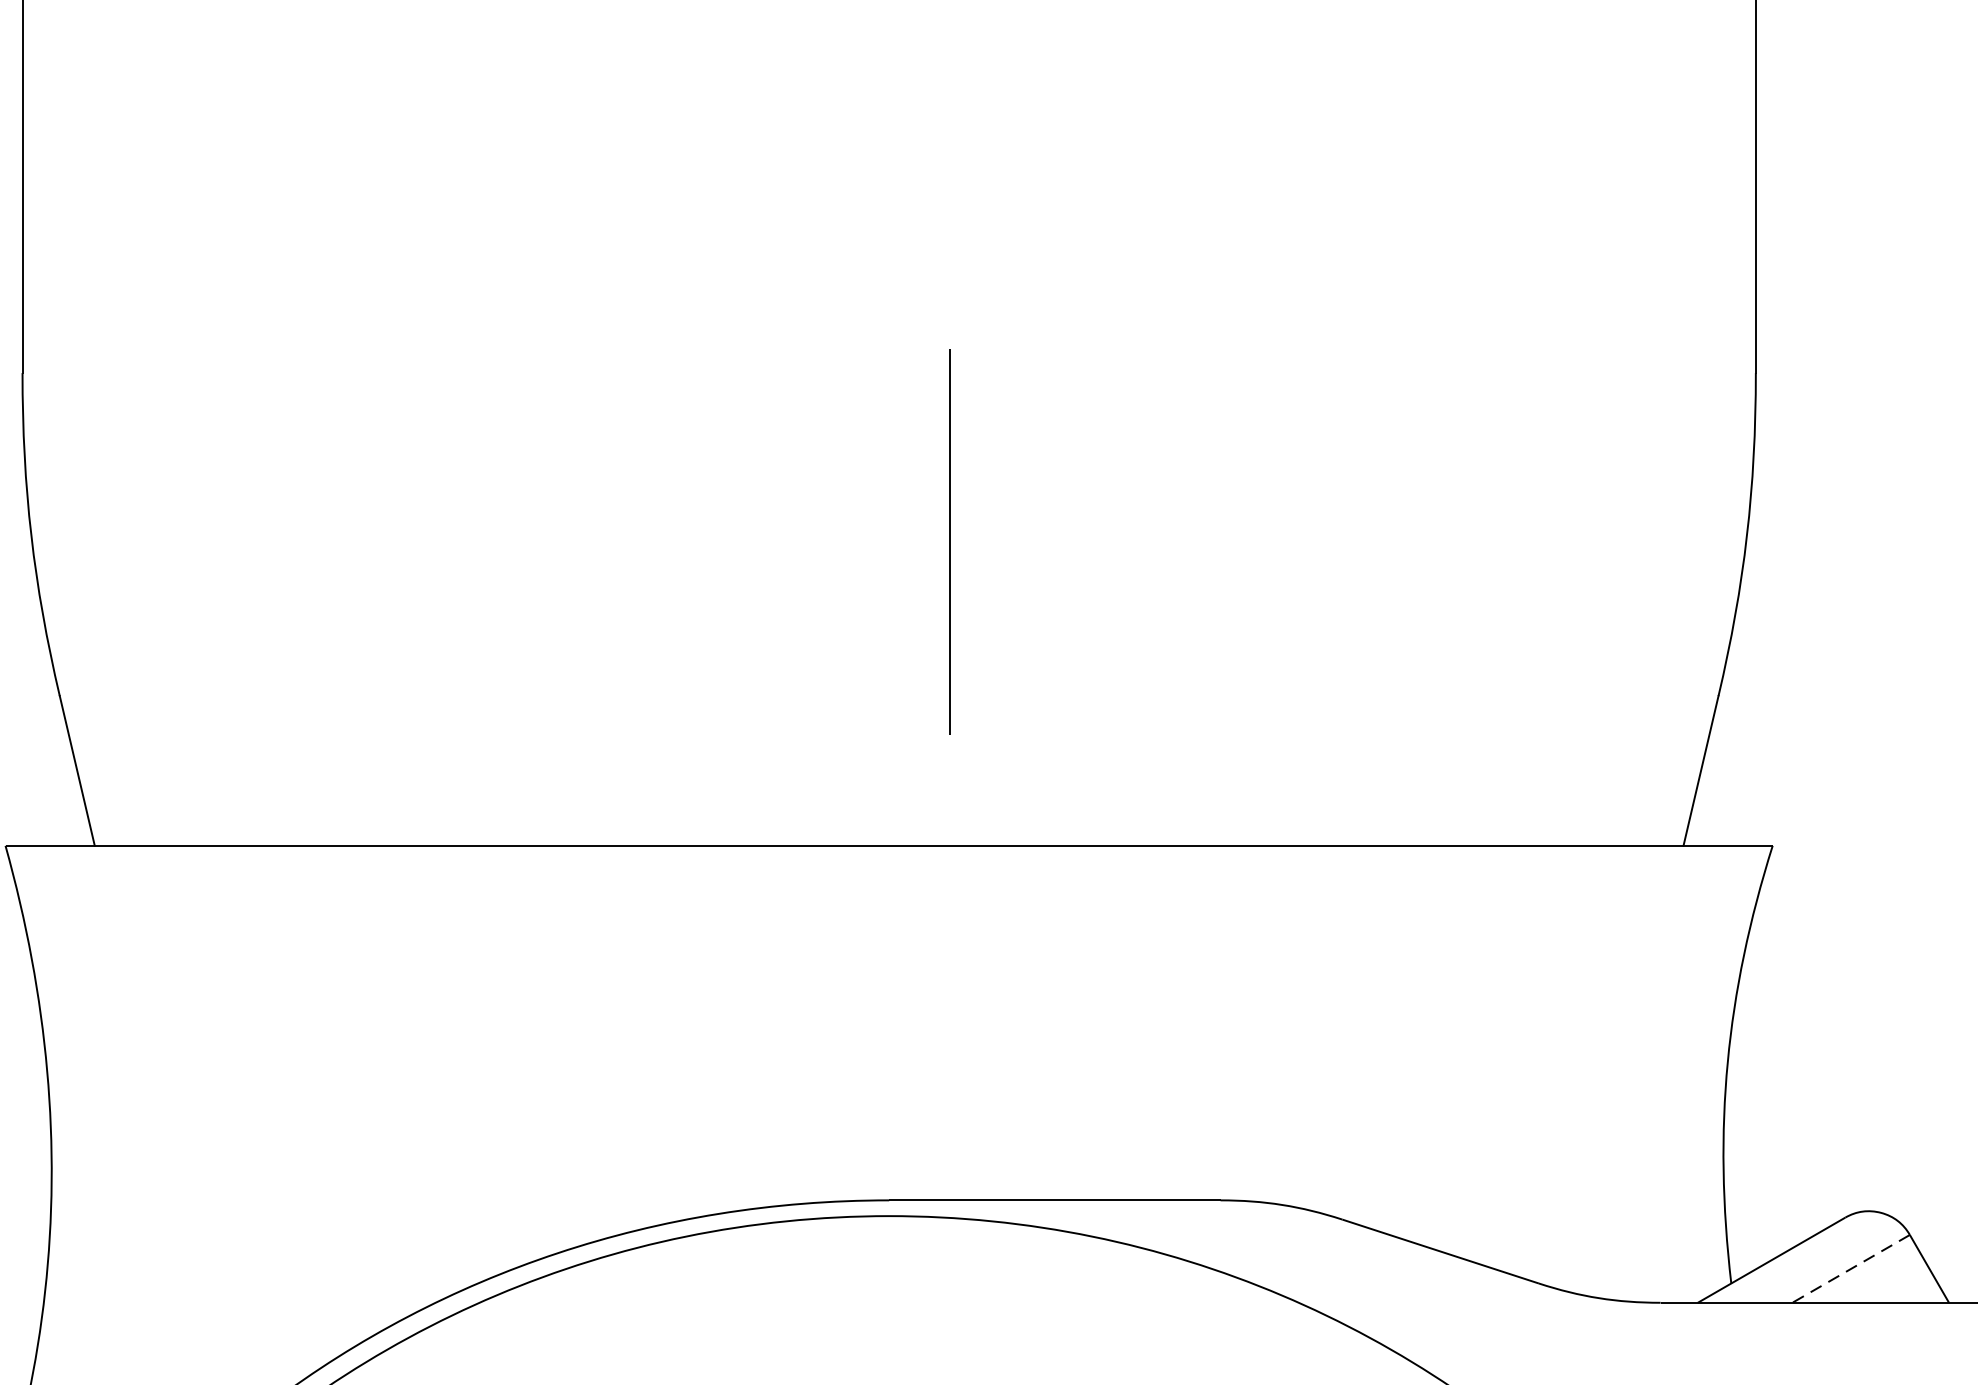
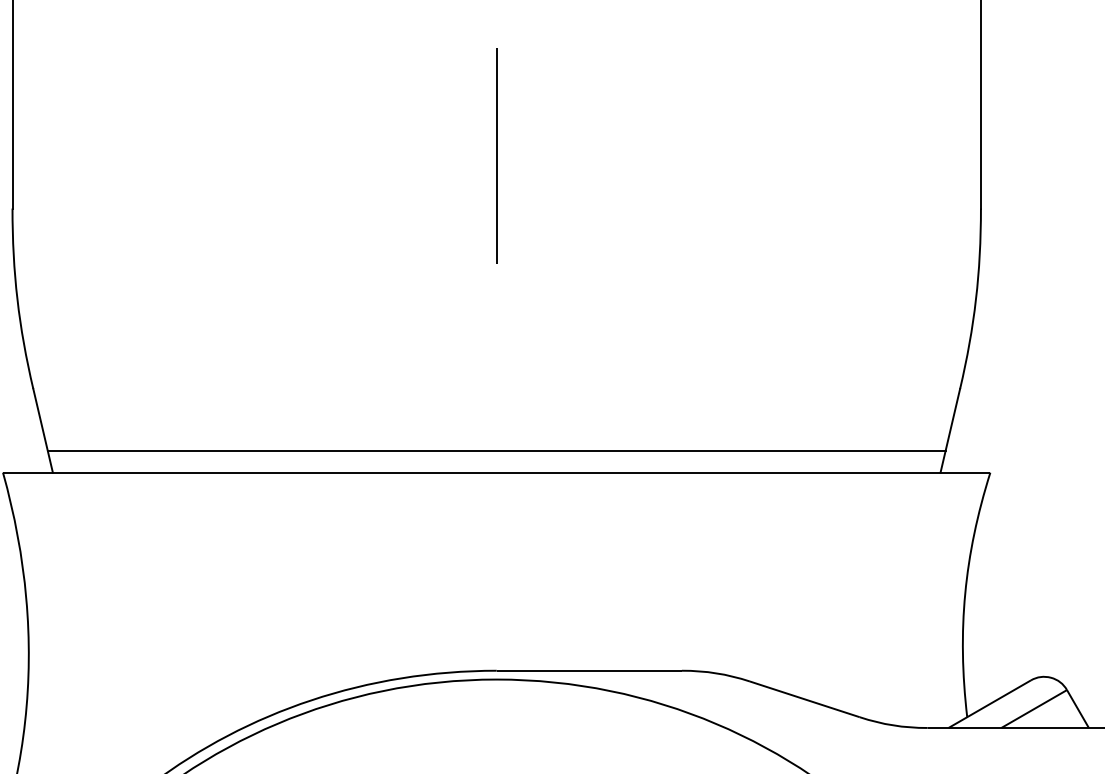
line: (949, 541) -> (496, 155), moved
line: (888, 806) -> (496, 450), added
line: (1851, 1269) -> (1034, 709), dashed -> solid

